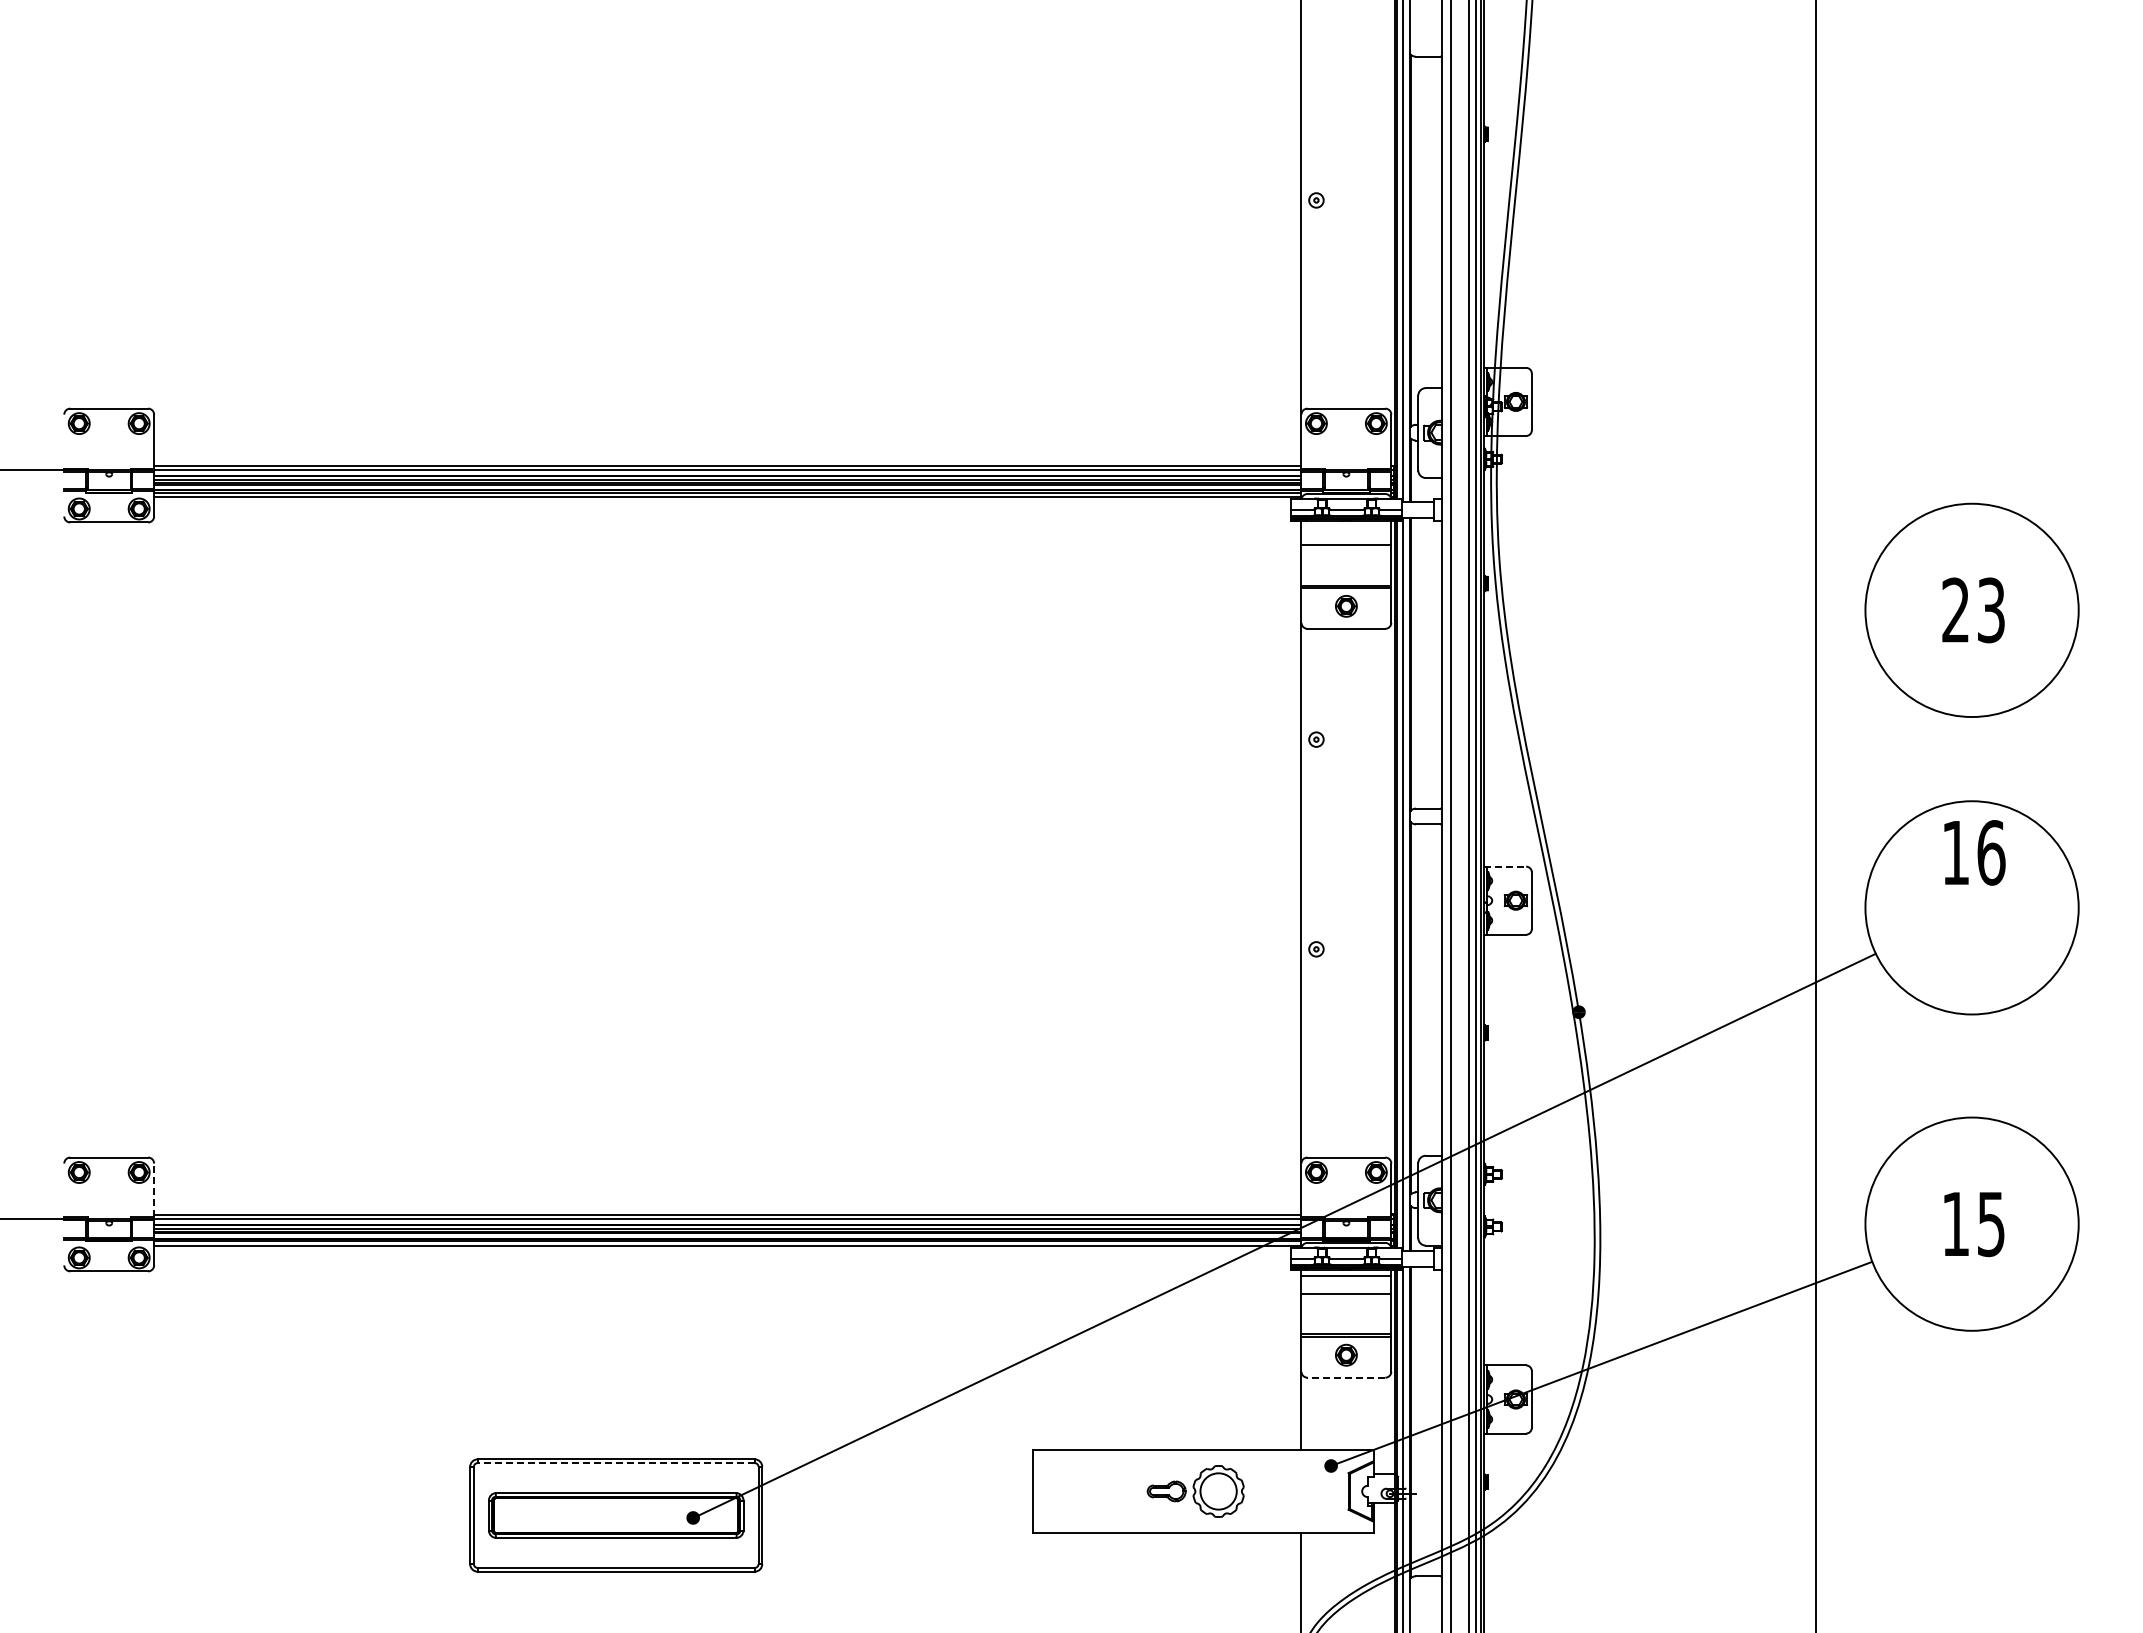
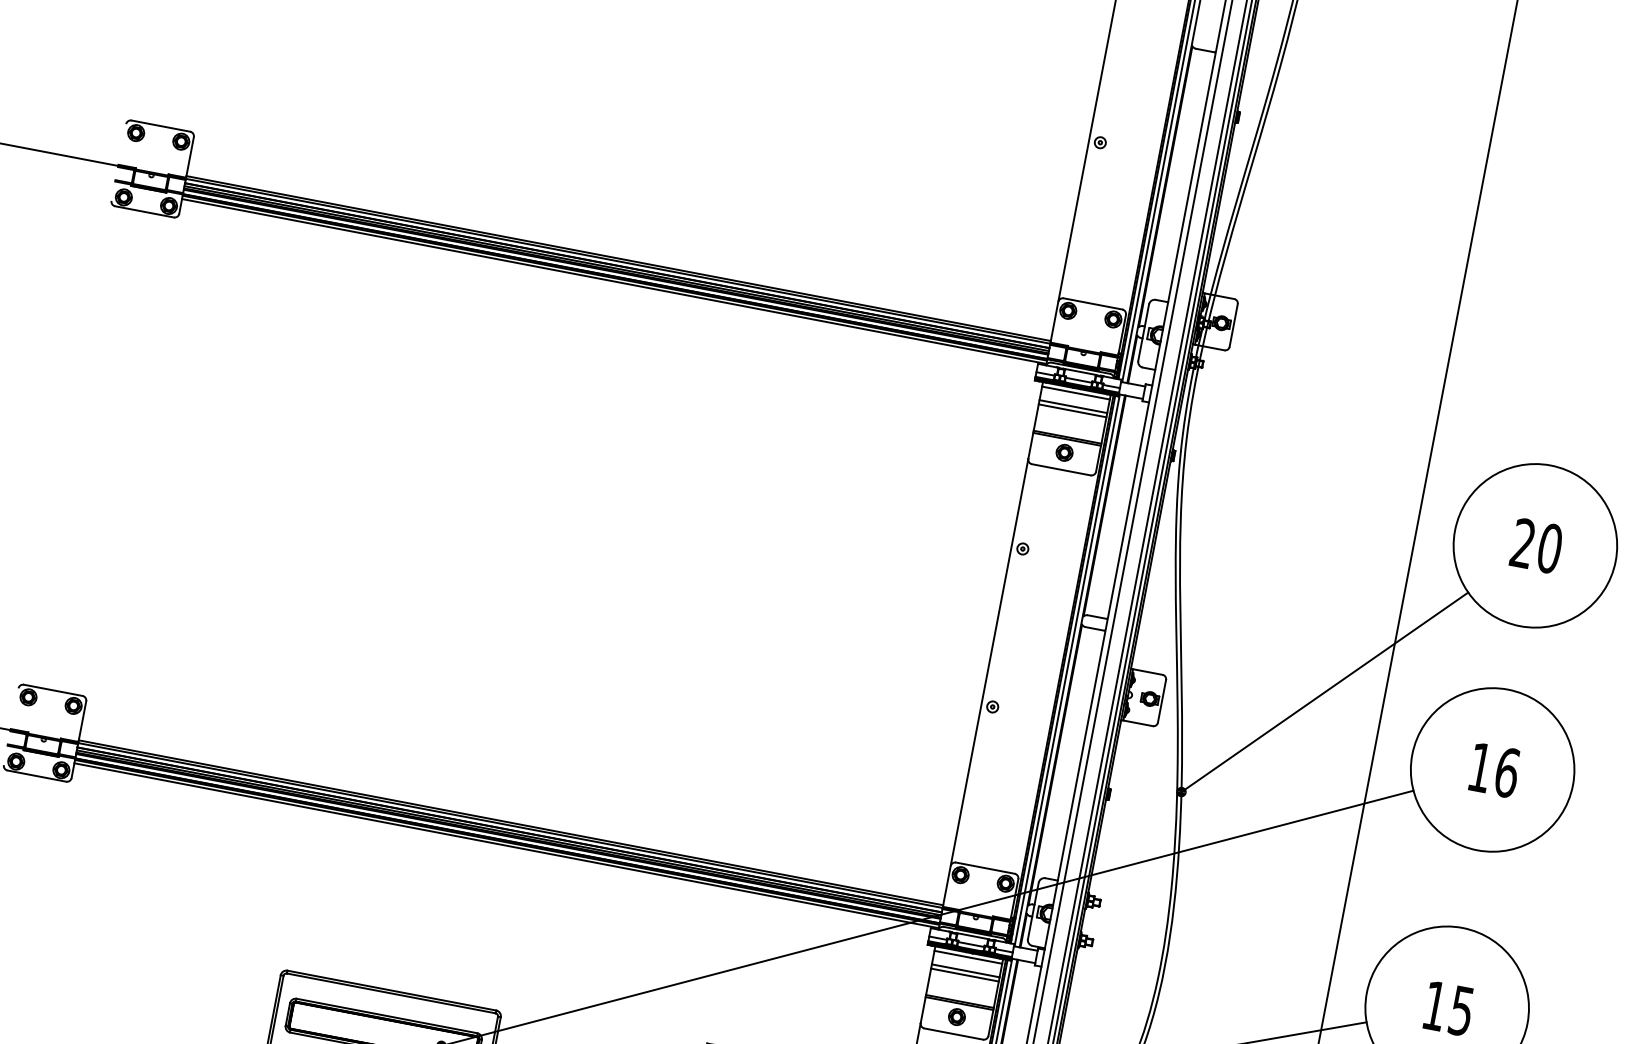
line: (1346, 526) -> (1076, 392), added
line: (1346, 550) -> (1072, 410), added
text: (1991, 610) -> (1550, 548), 23 -> 20
line: (1737, 849) -> (1324, 692), added
text: (1974, 852) -> (1494, 770), moved
line: (1505, 866) -> (1147, 671), dashed -> solid
line: (154, 1190) -> (82, 721), dashed -> solid
line: (1346, 1299) -> (965, 975), added
line: (1346, 1377) -> (953, 1033), dashed -> solid
line: (615, 1463) -> (390, 993), dashed -> solid

